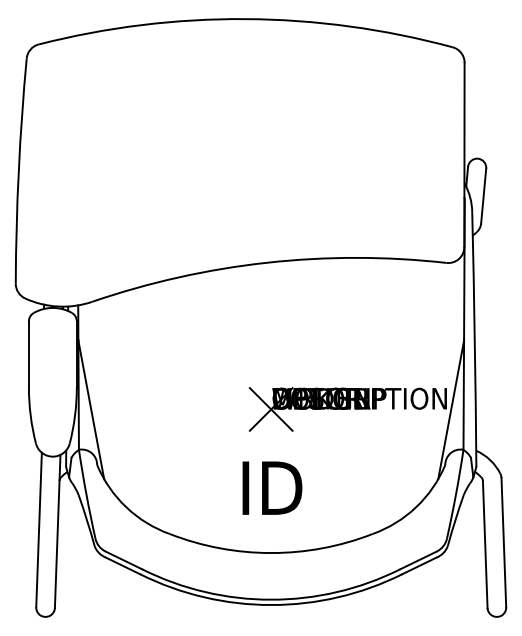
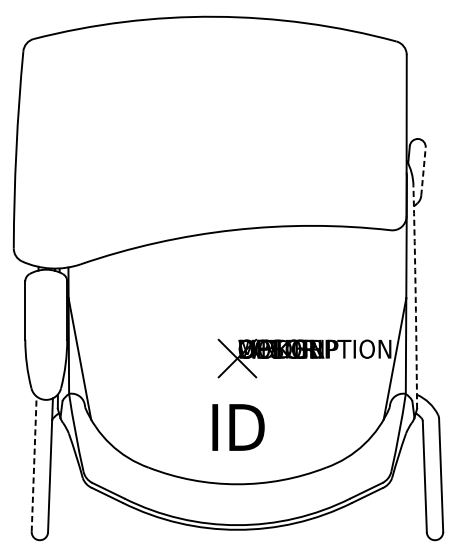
line: (483, 196) -> (423, 172), solid -> dashed
arc: (474, 339) -> (415, 297), solid -> dashed
line: (39, 529) -> (34, 463), solid -> dashed

